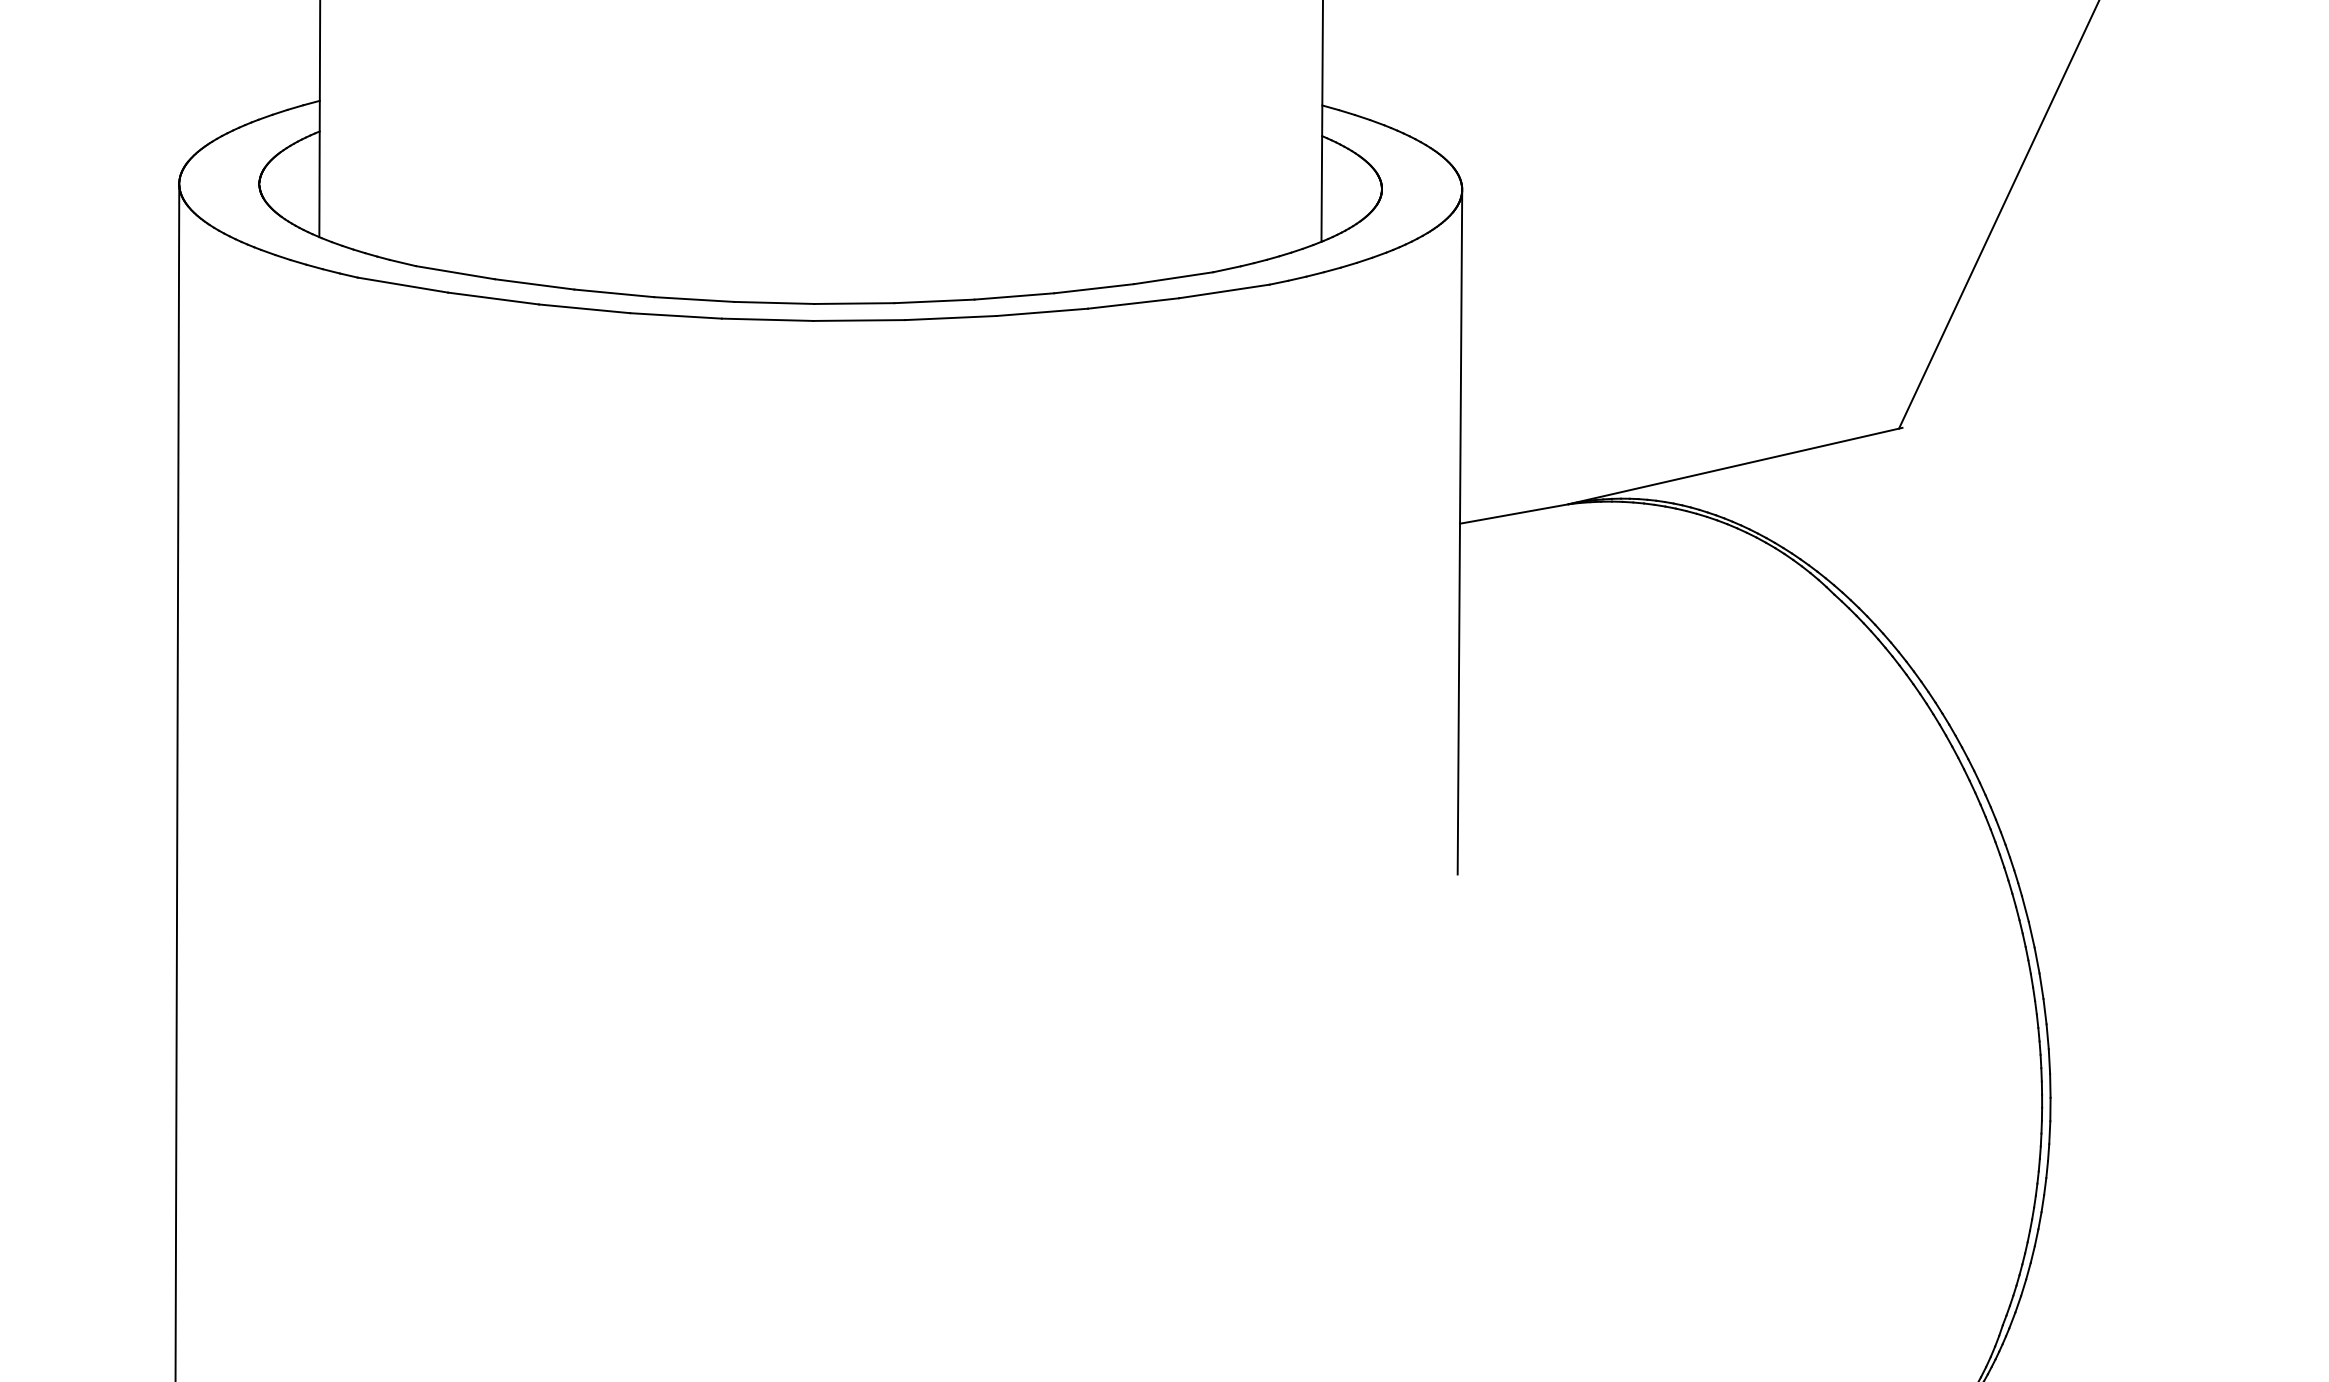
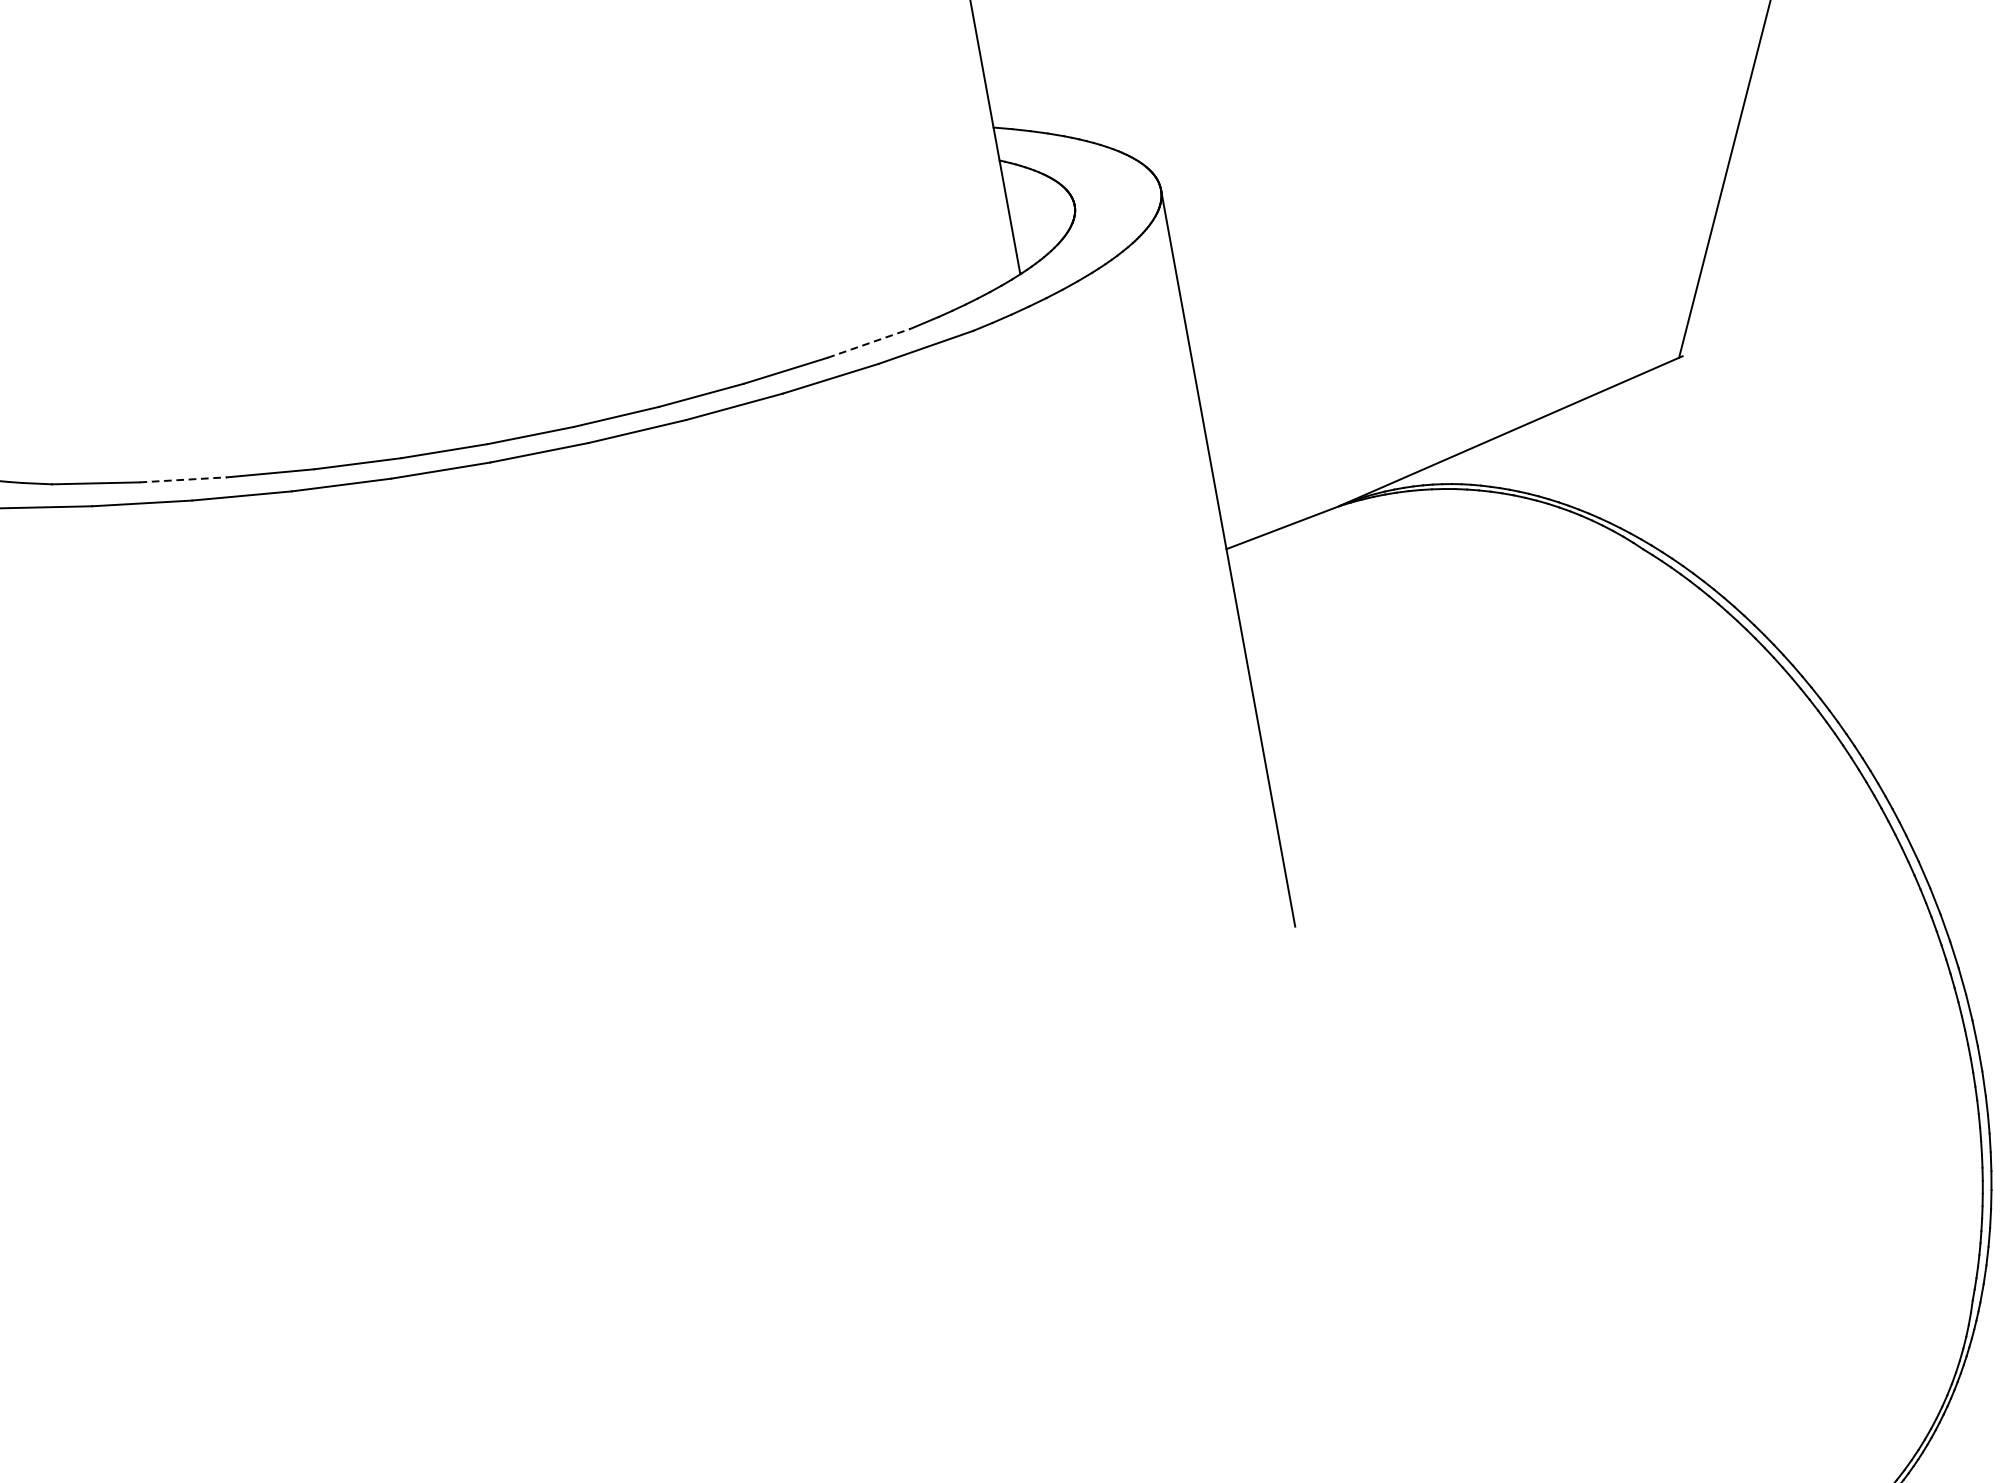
line: (1174, 278) -> (869, 343), solid -> dashed
line: (535, 284) -> (184, 479), solid -> dashed

